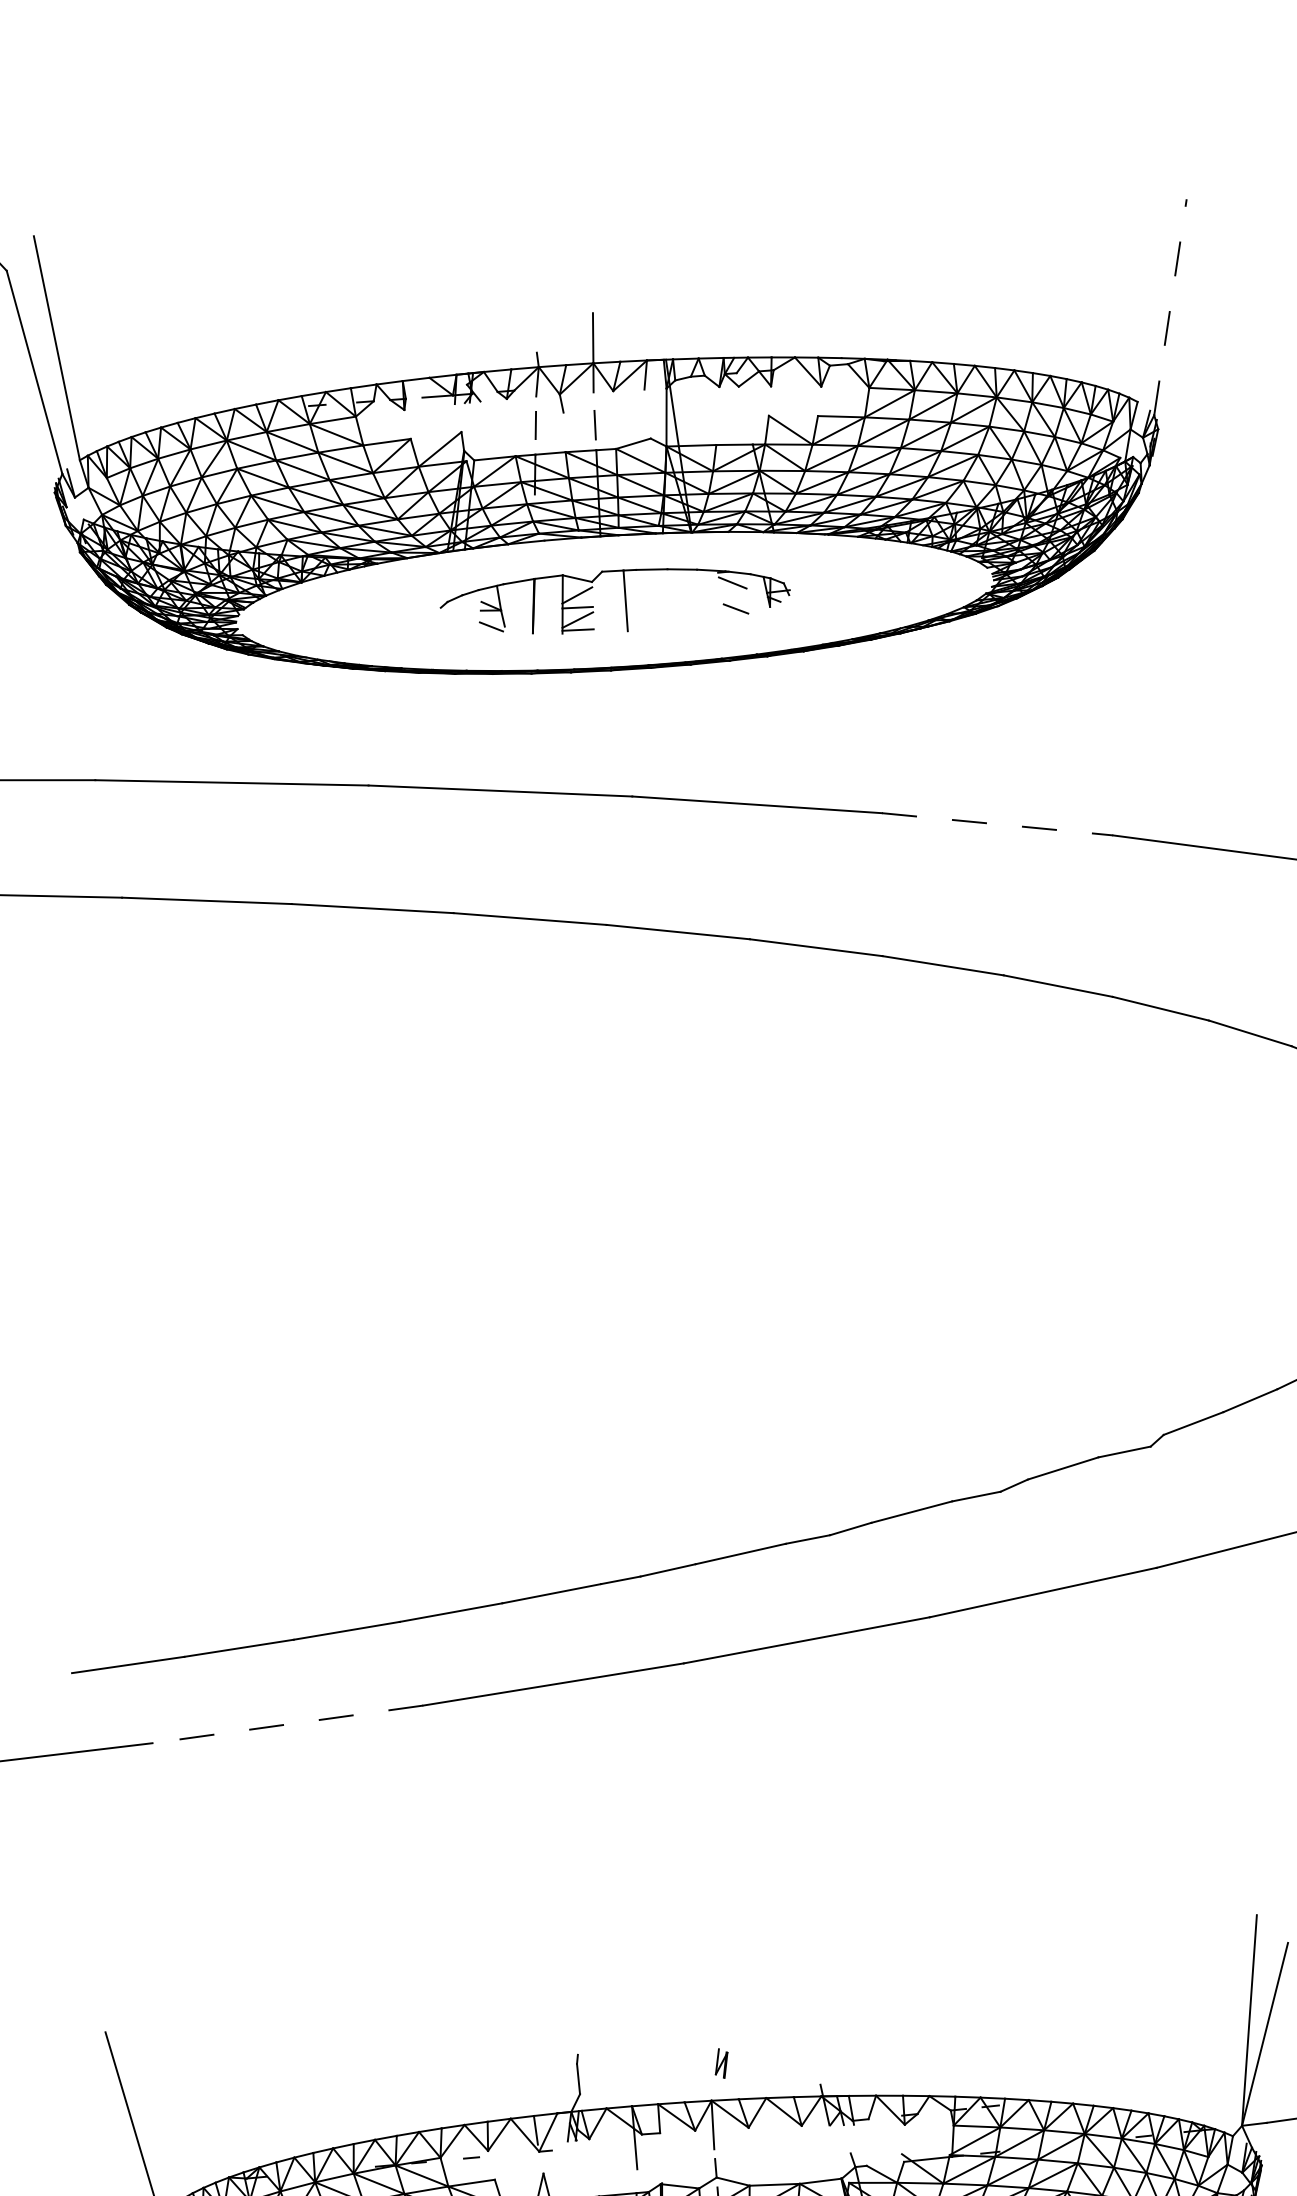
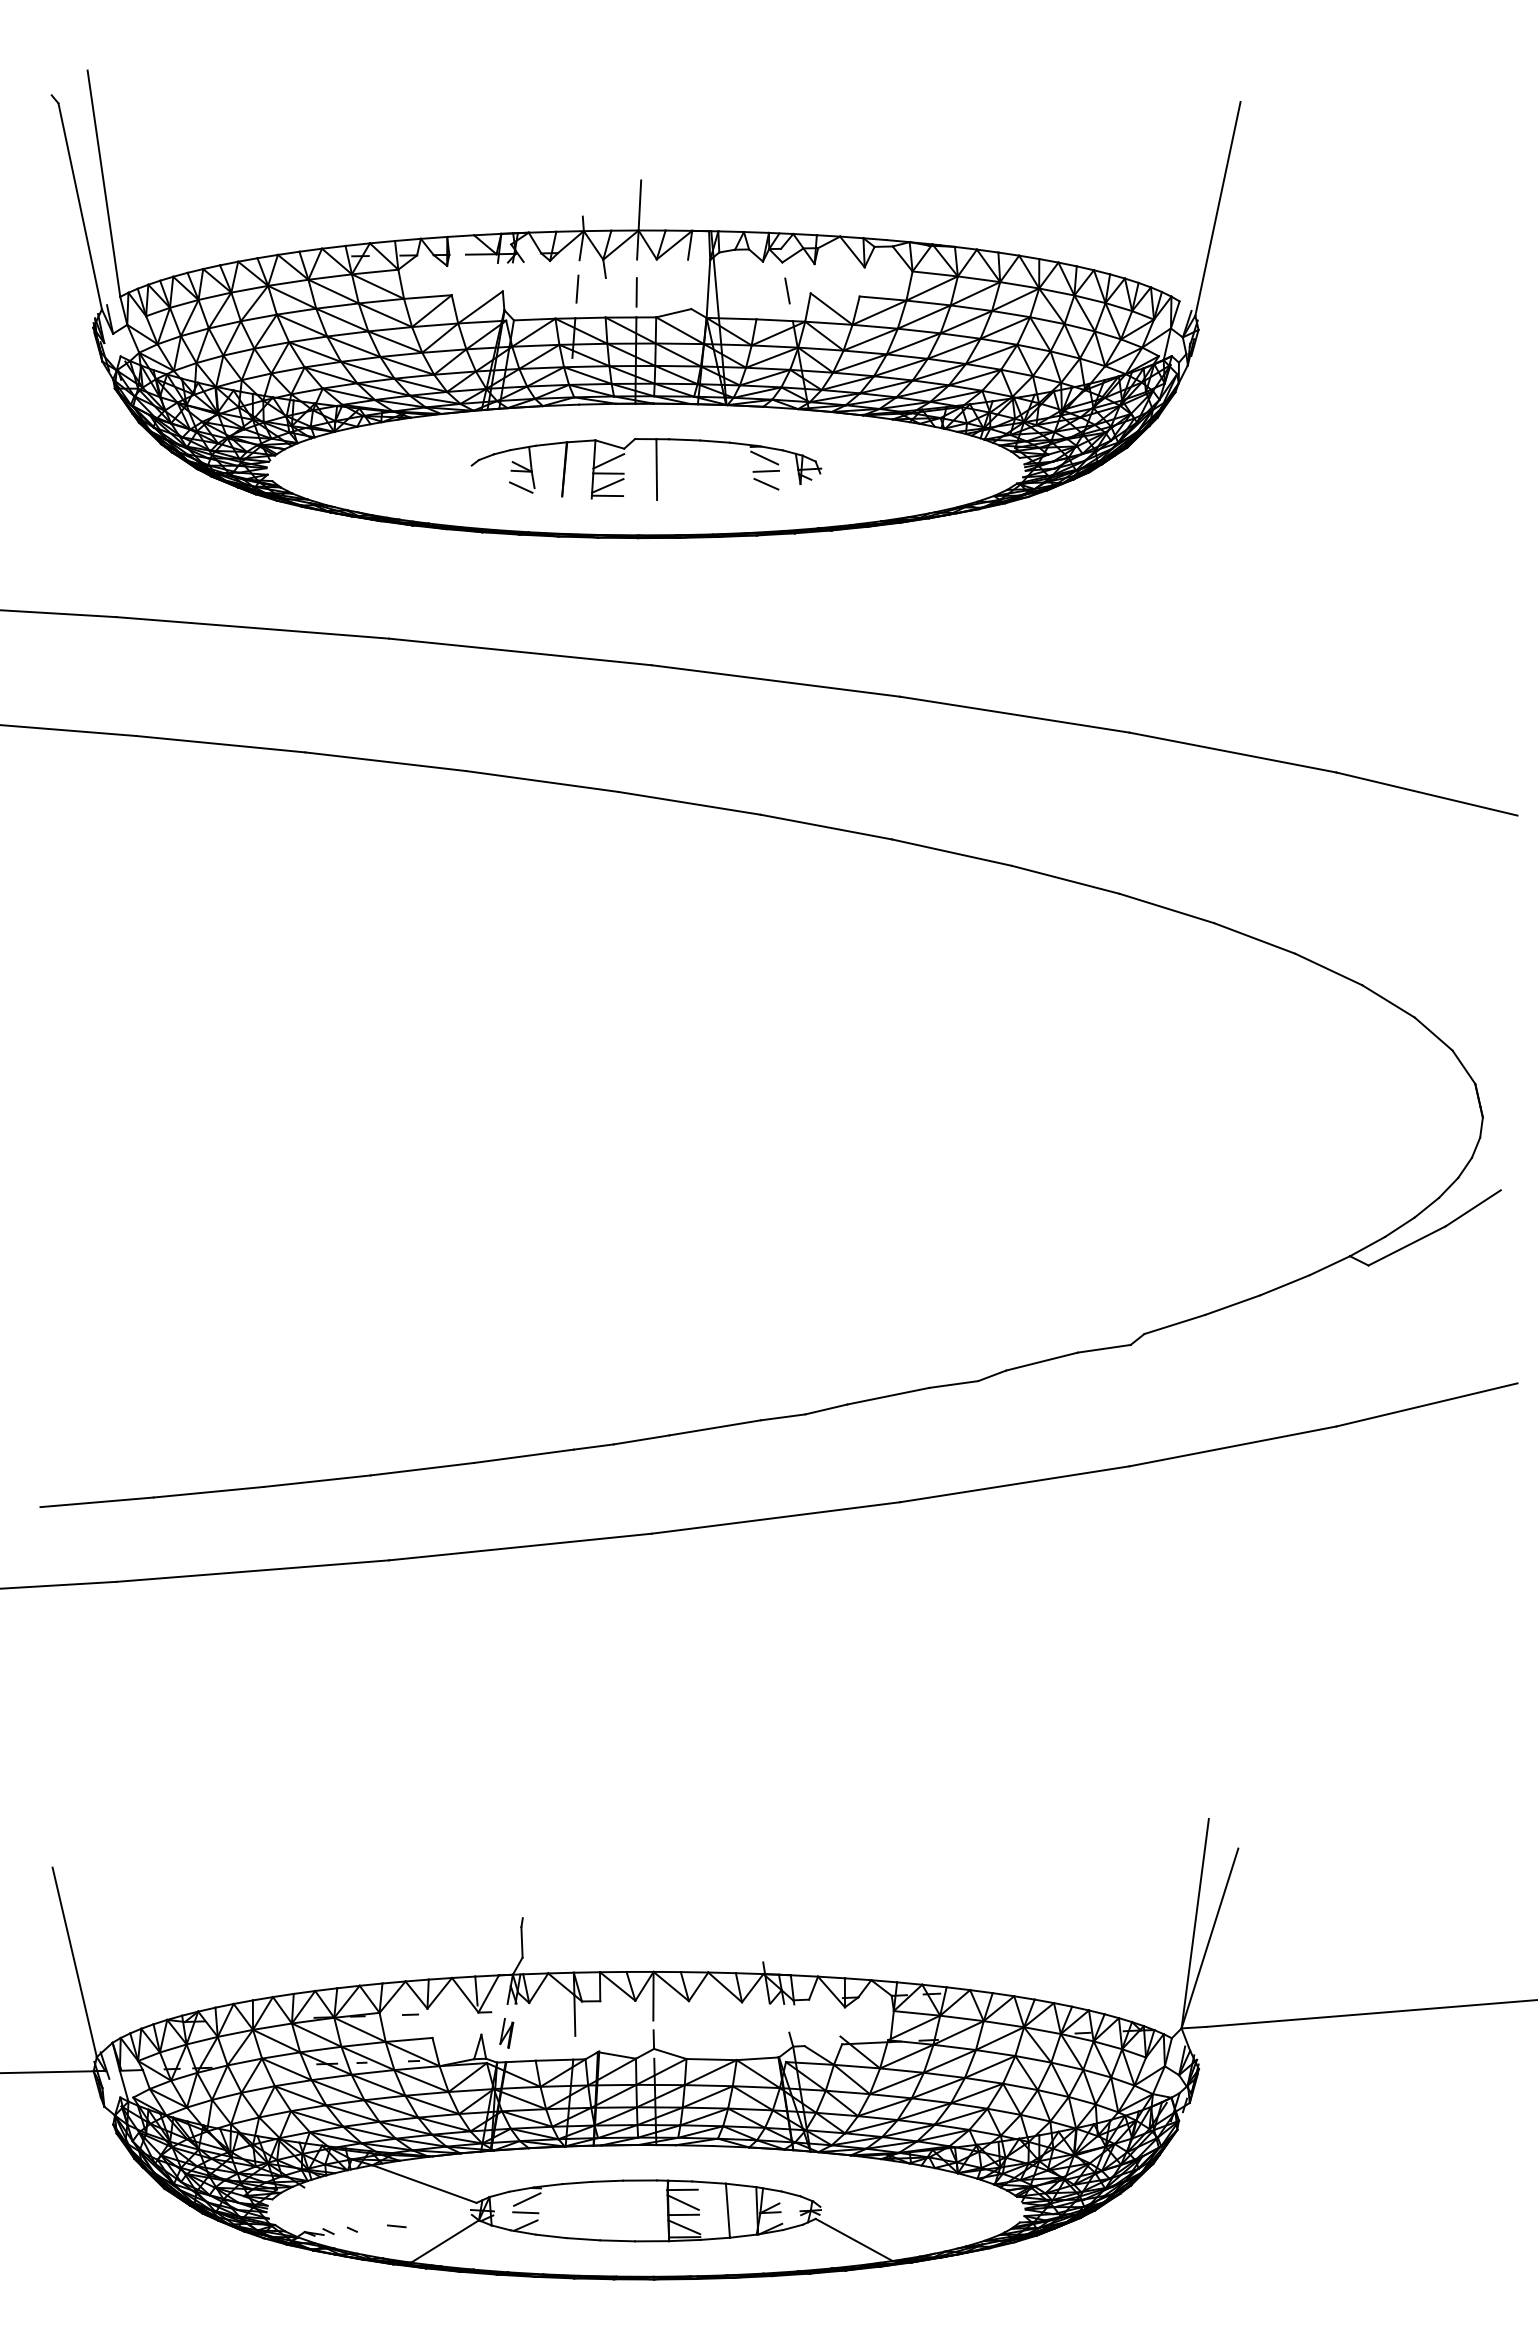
line: (1170, 306) -> (1218, 208), dashed -> solid
line: (745, 414) -> (787, 290), added
line: (735, 595) -> (766, 470), added
line: (998, 824) -> (1015, 714), dashed -> solid
line: (287, 1724) -> (252, 1571), dashed -> solid
part: (721, 2063) -> (506, 2033), moved

